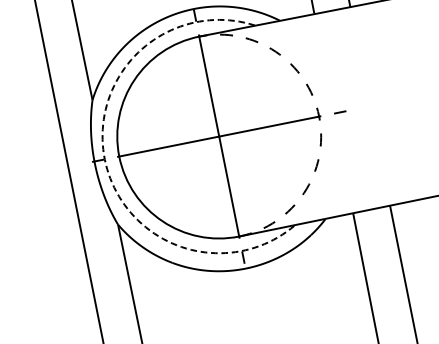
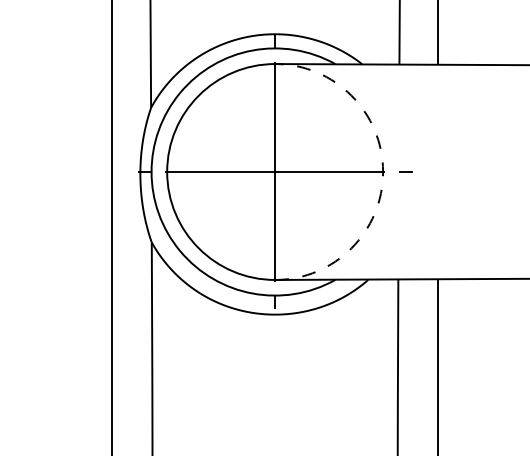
arc: (104, 159) -> (151, 172), dashed -> solid

